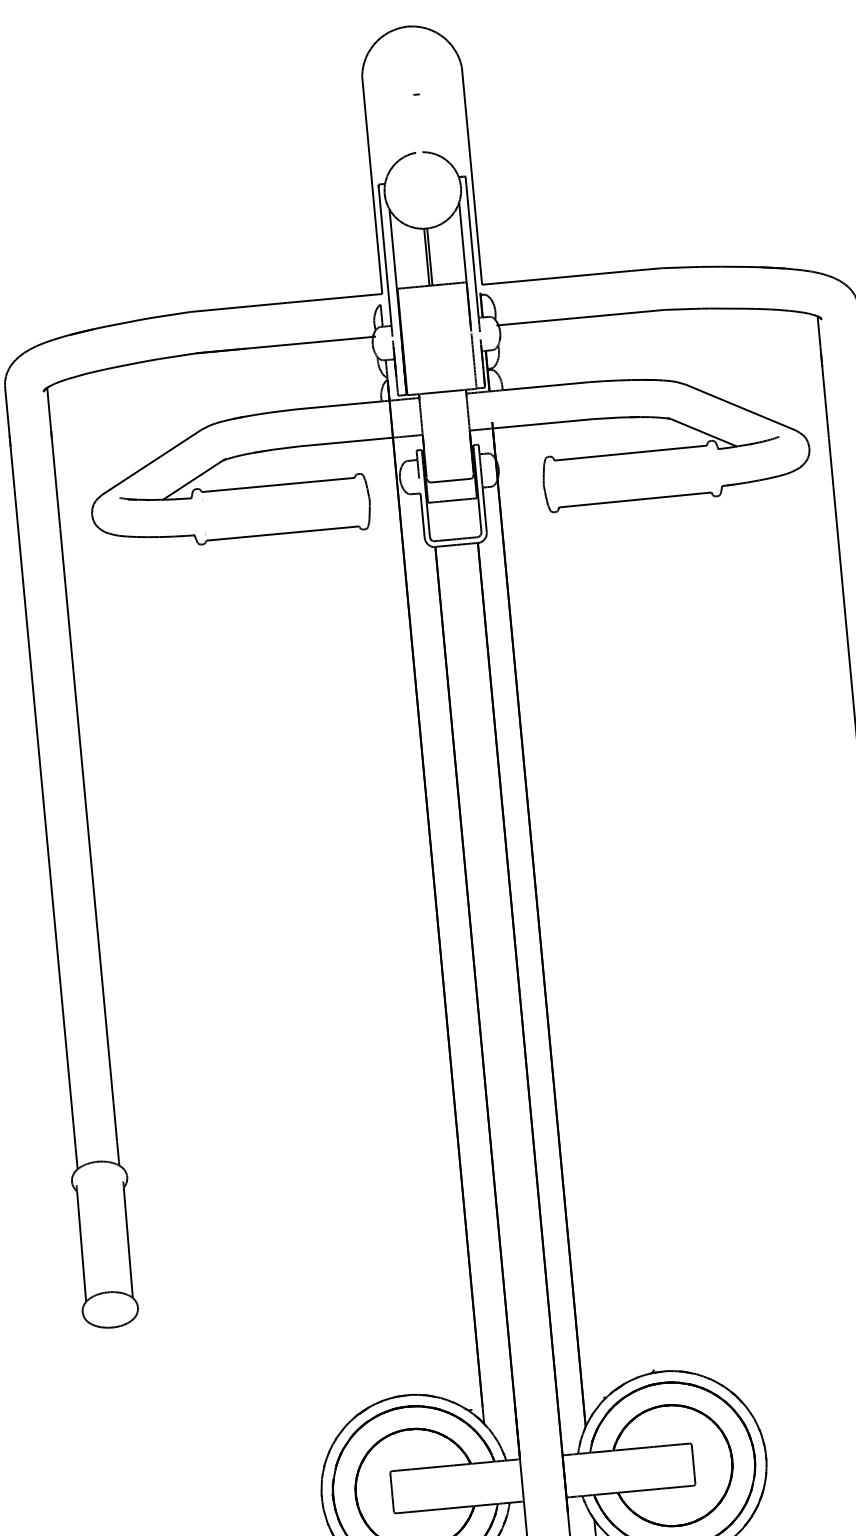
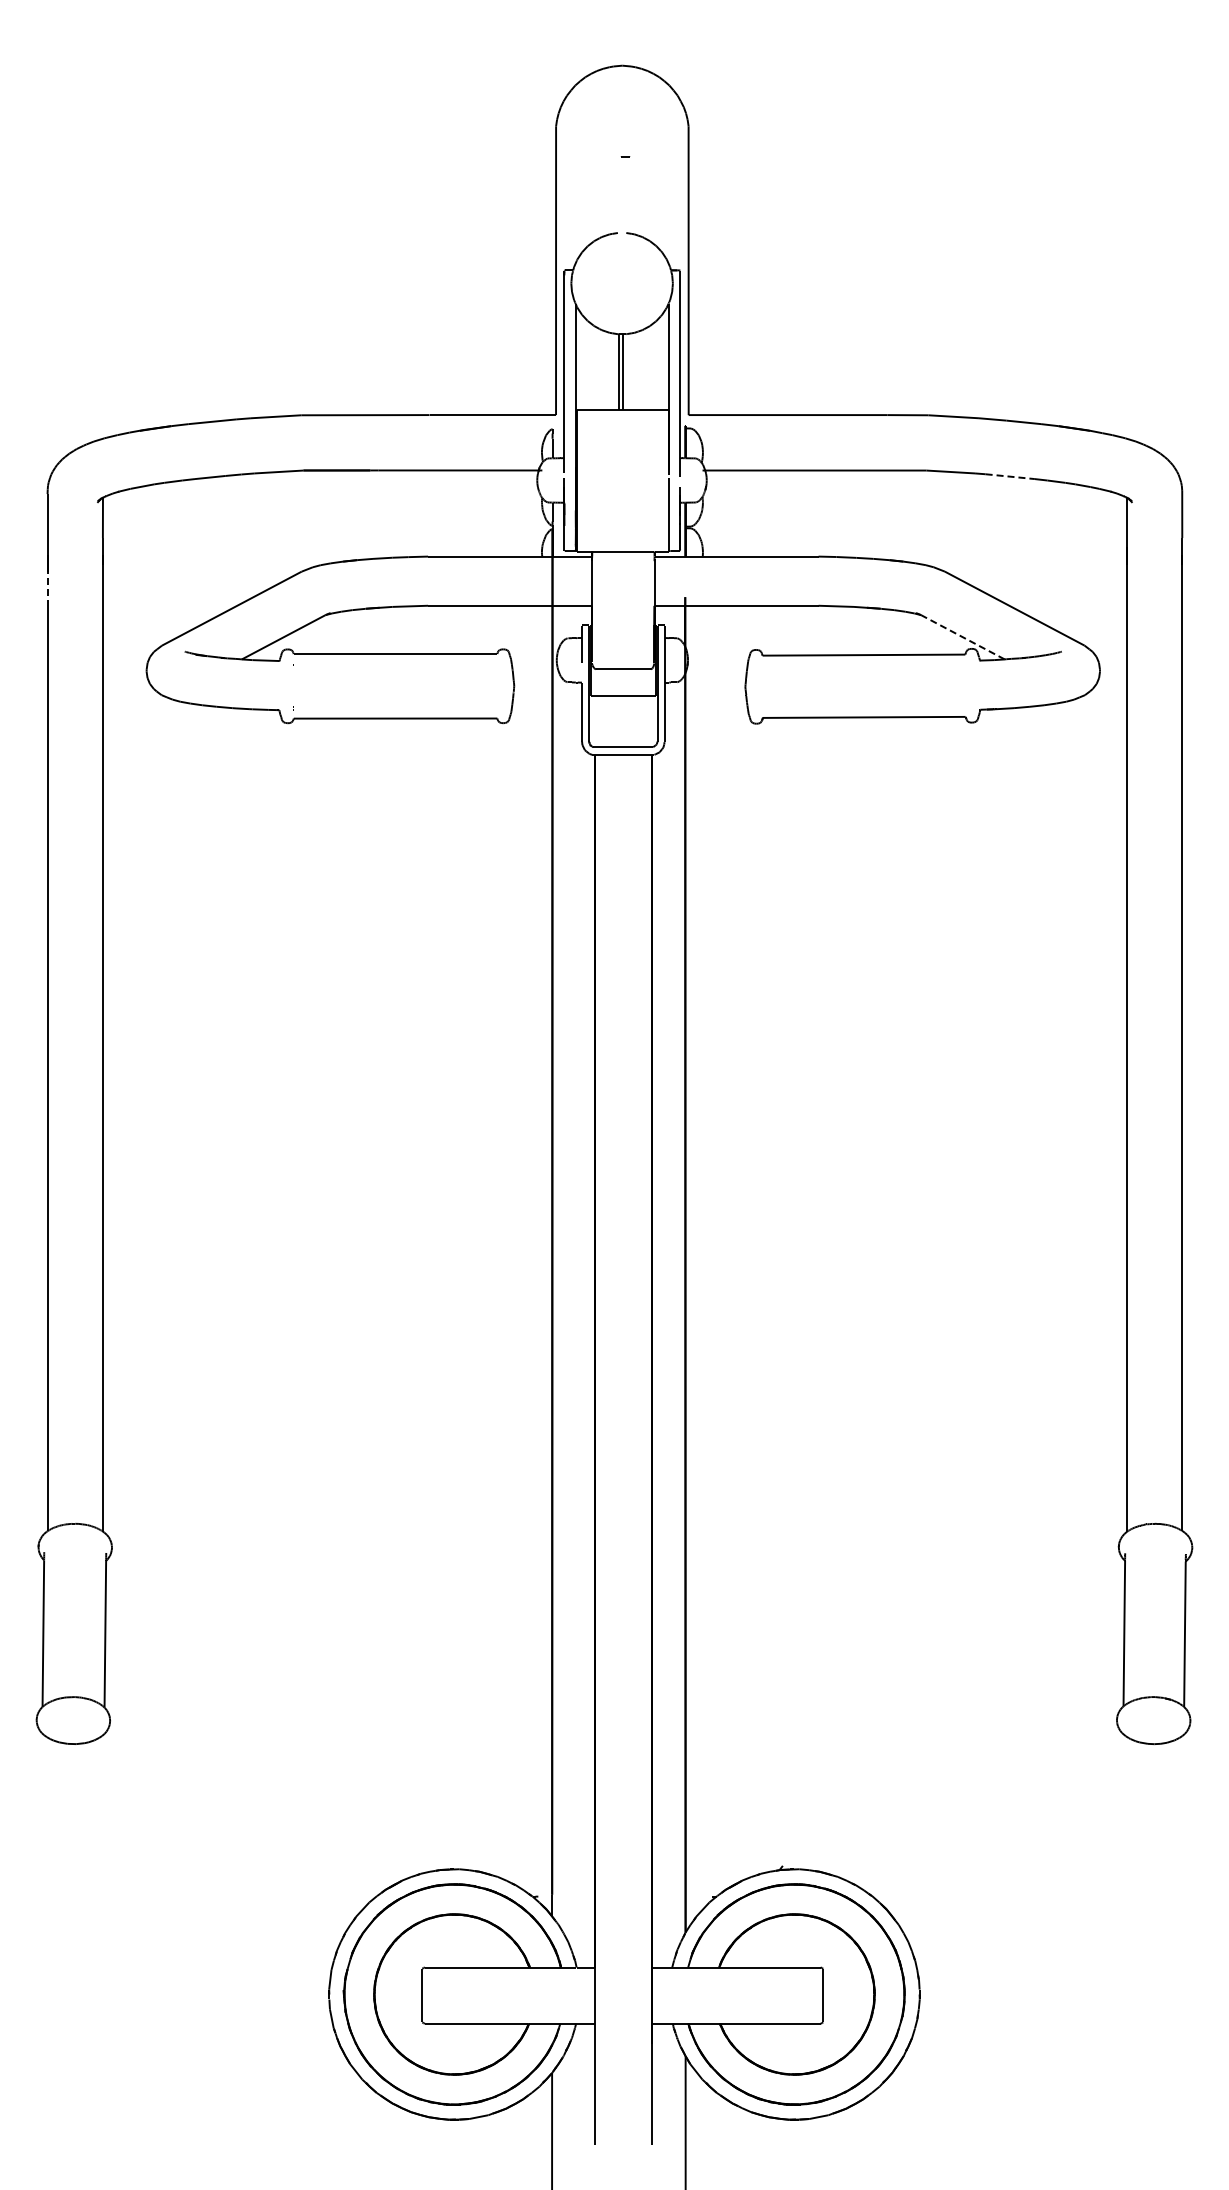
line: (728, 308) -> (1010, 476), solid -> dashed
line: (703, 432) -> (962, 637), solid -> dashed
line: (11, 460) -> (47, 589), solid -> dashed

